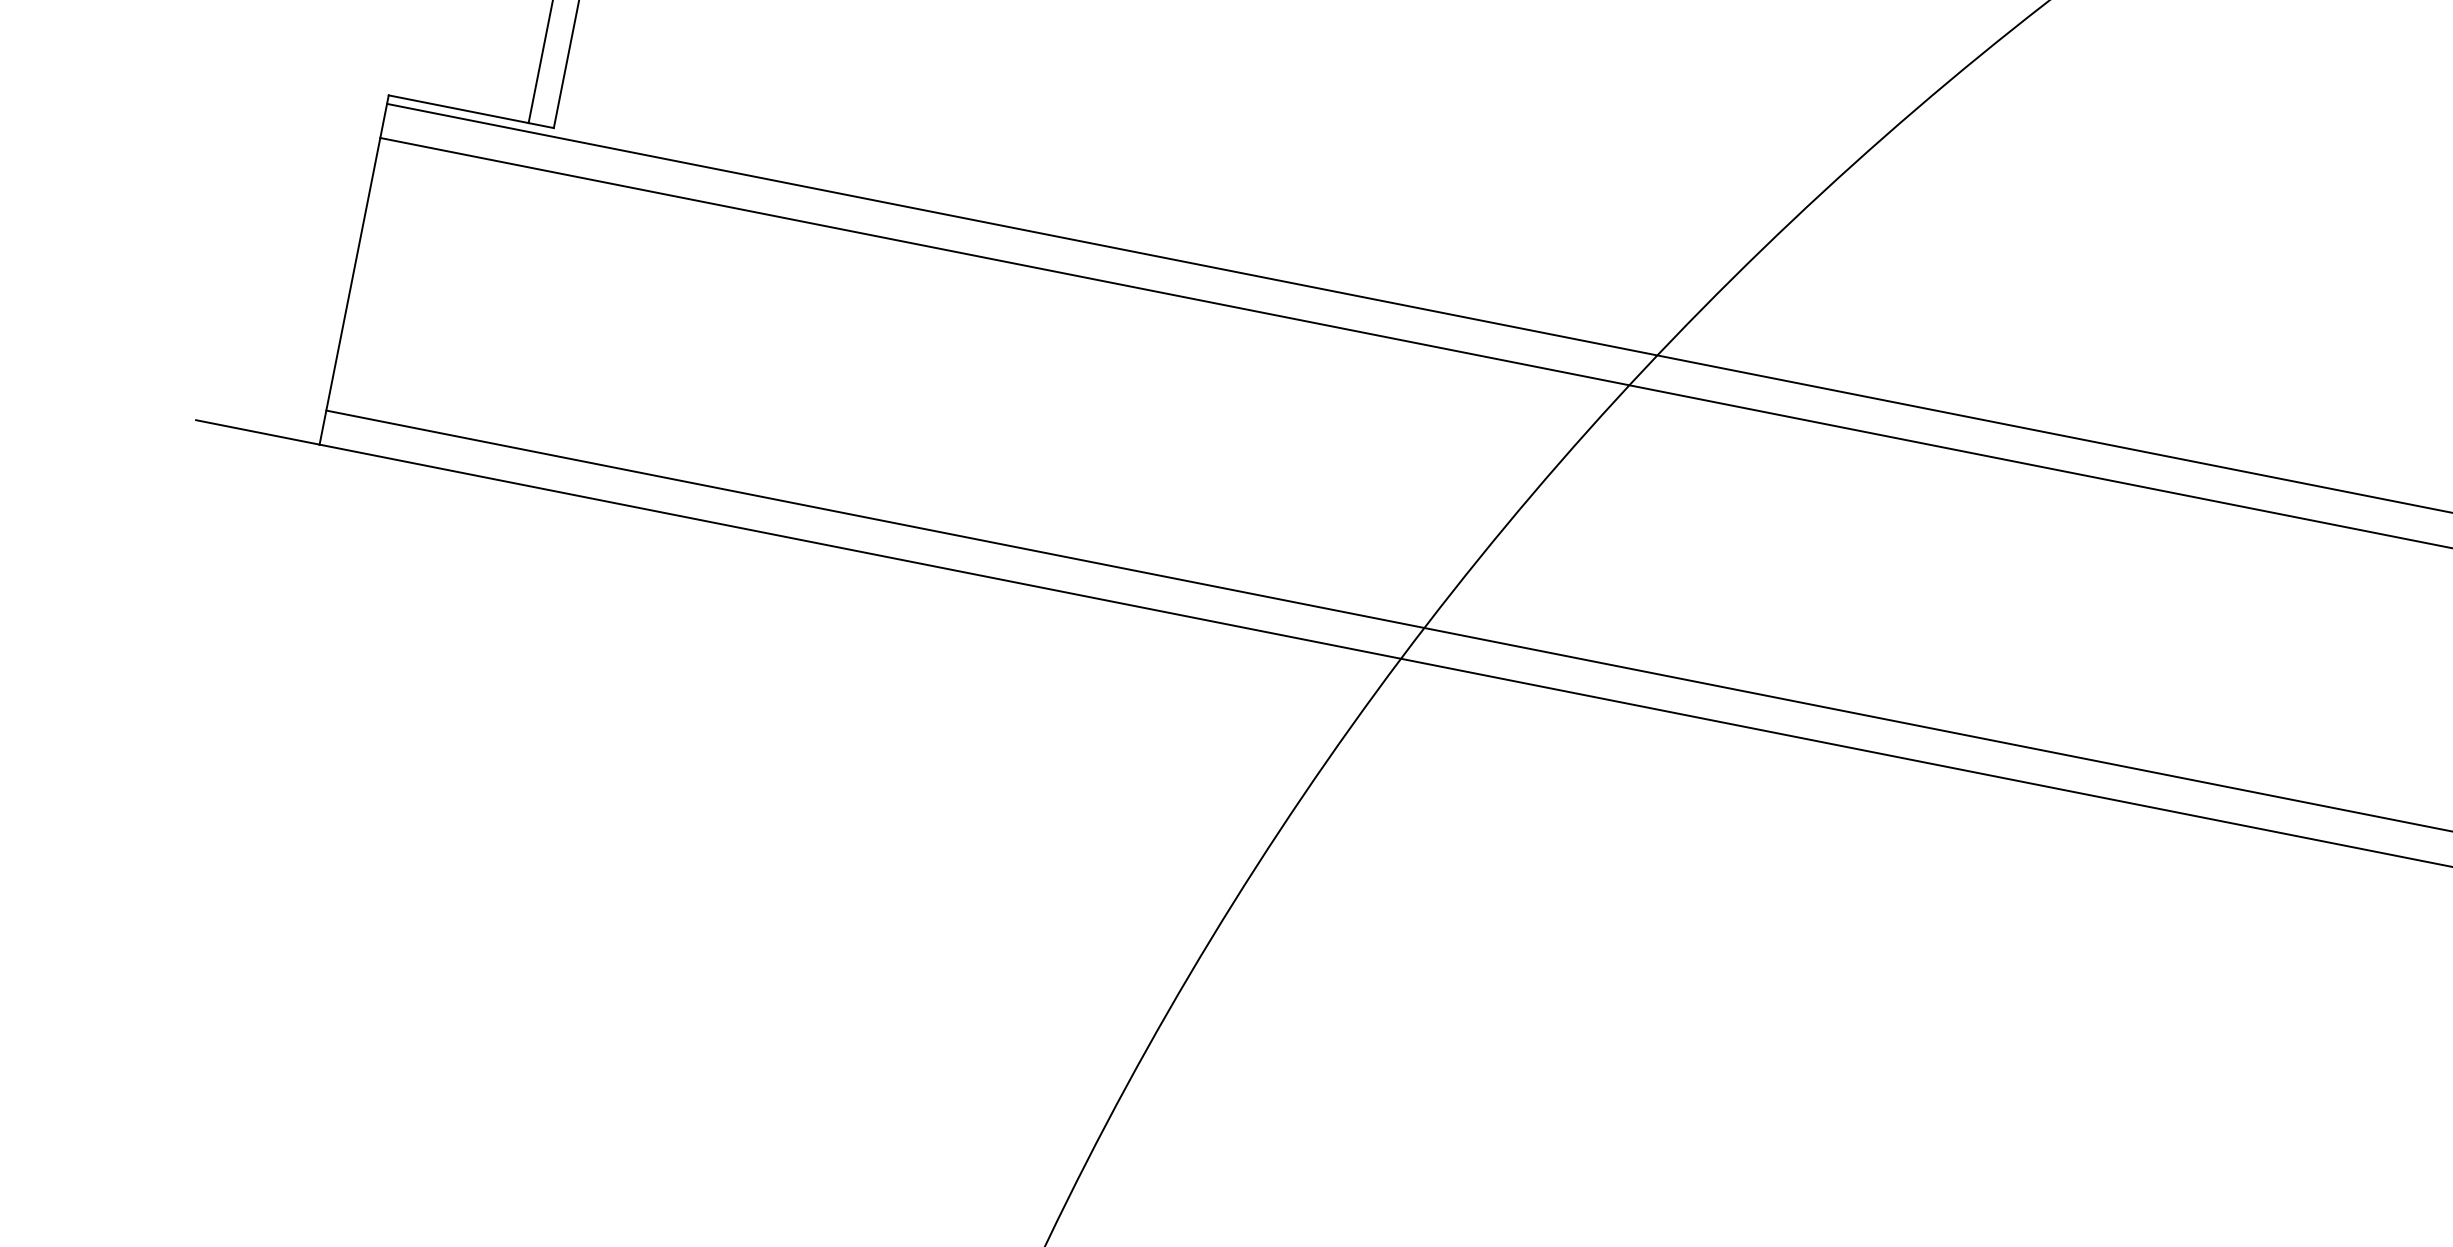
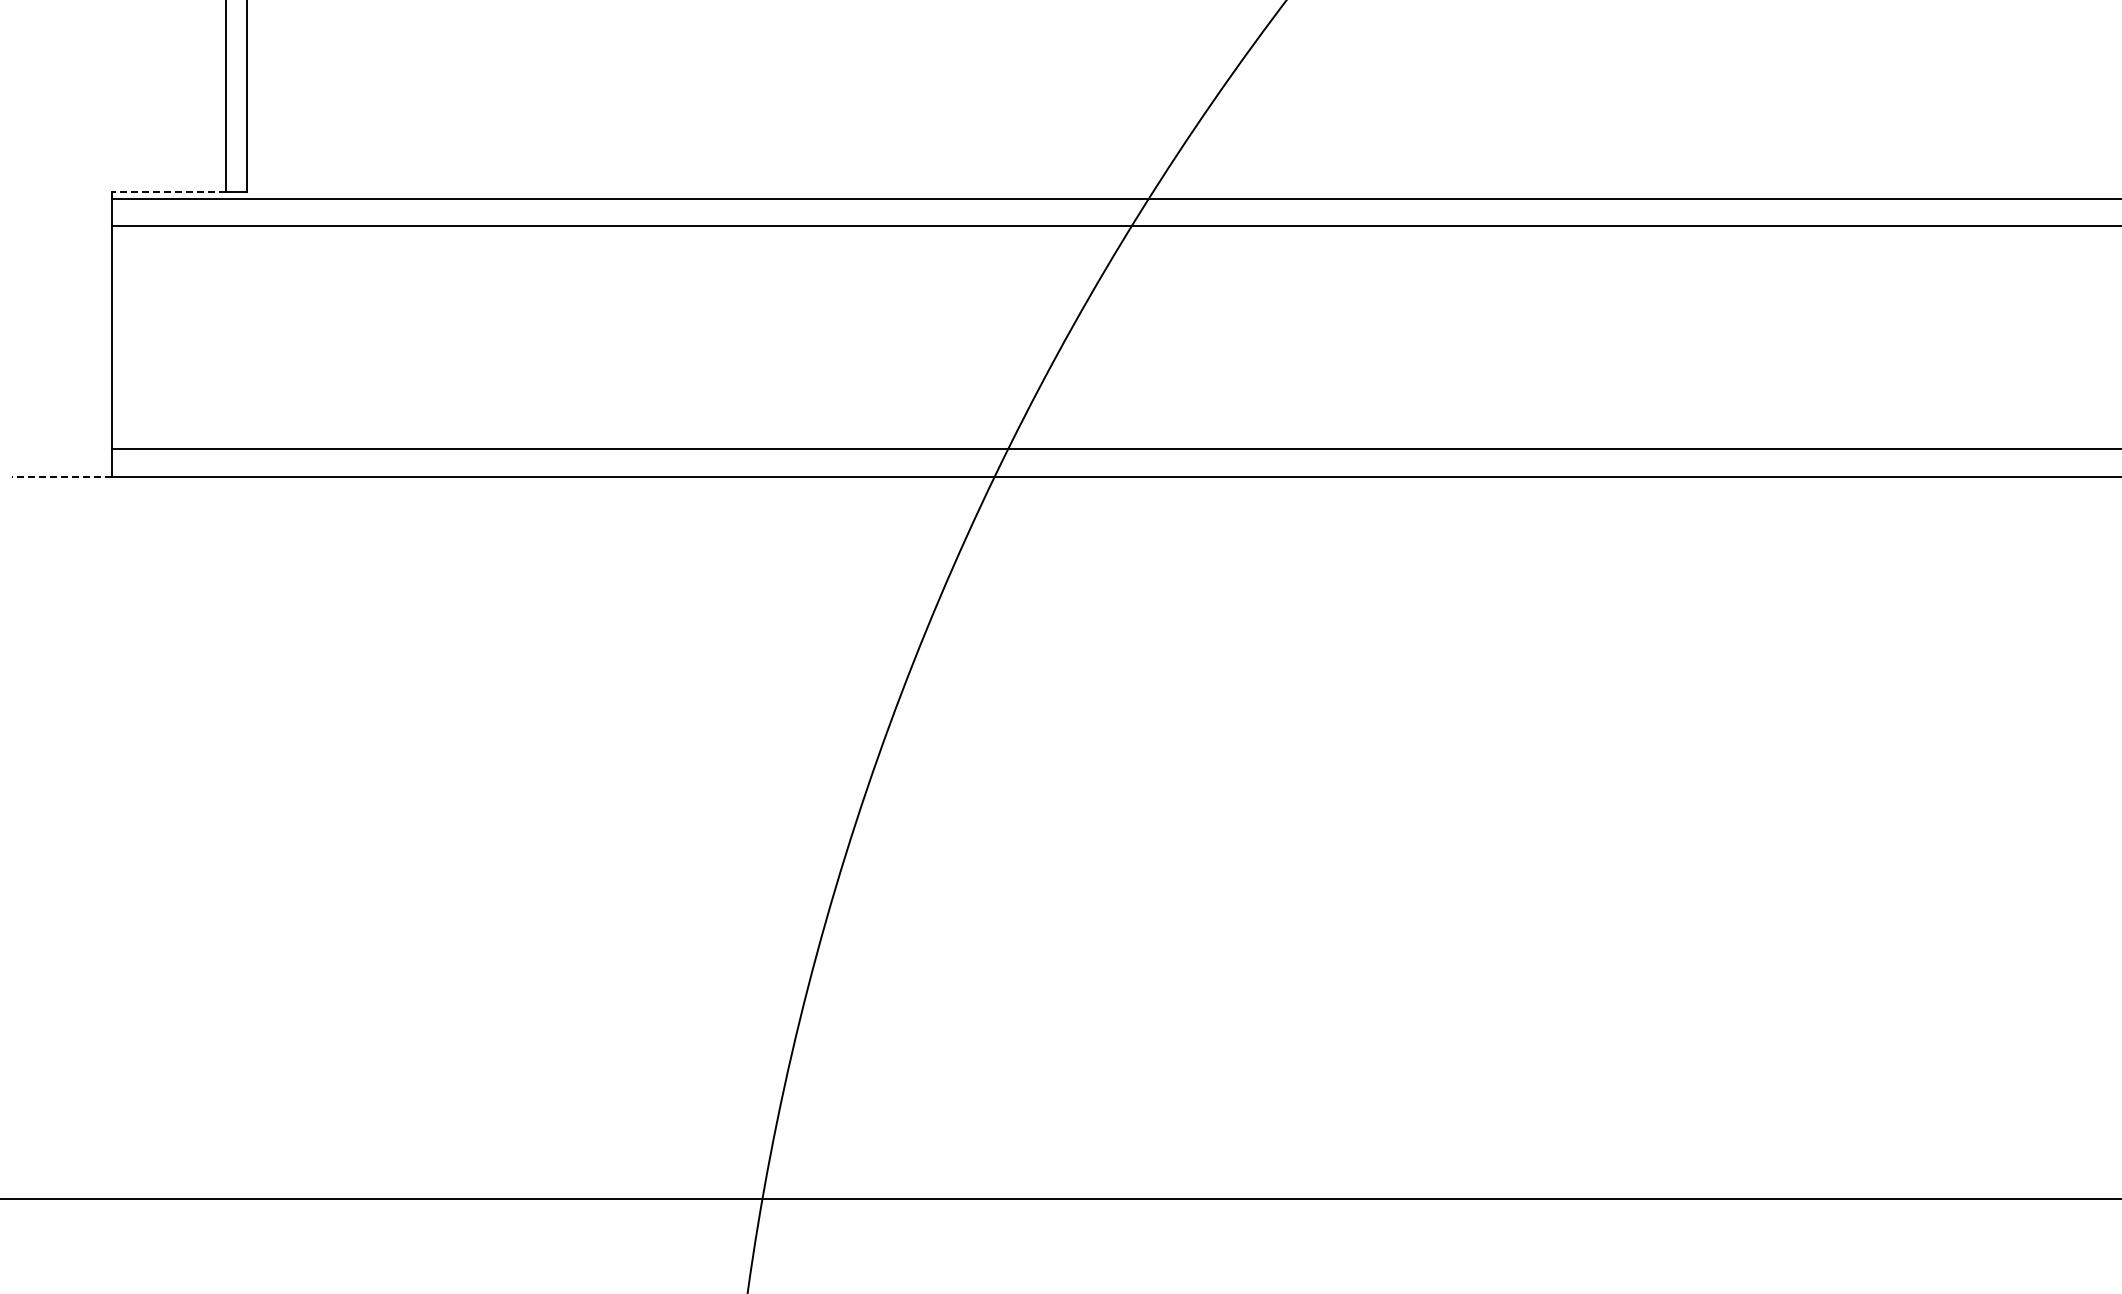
line: (457, 108) -> (168, 191), solid -> dashed
line: (257, 432) -> (61, 476), solid -> dashed

